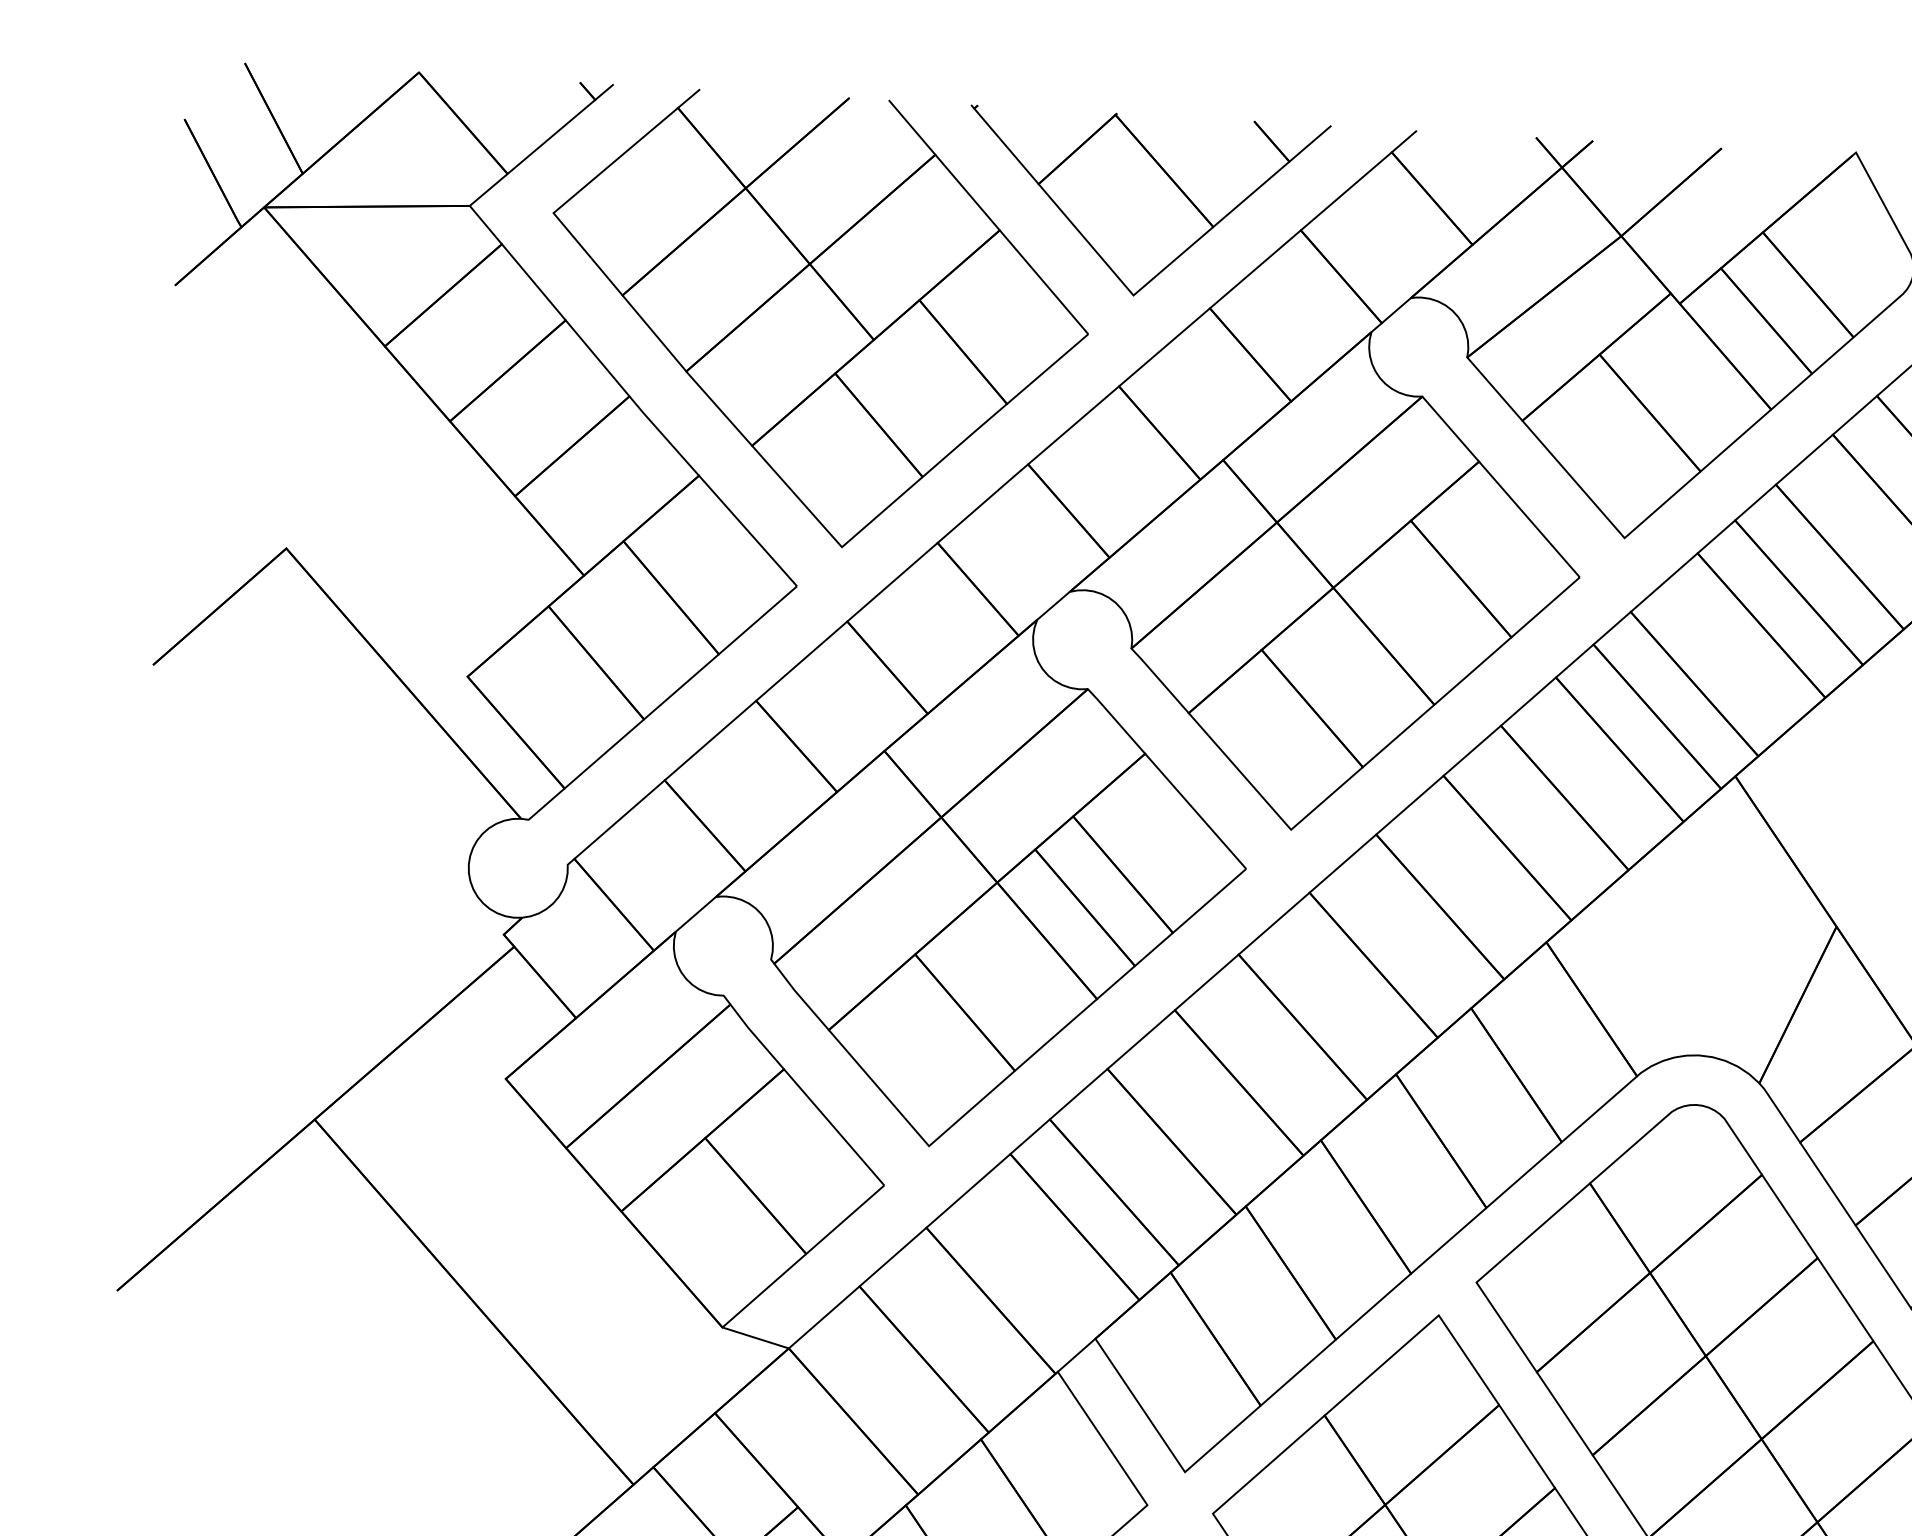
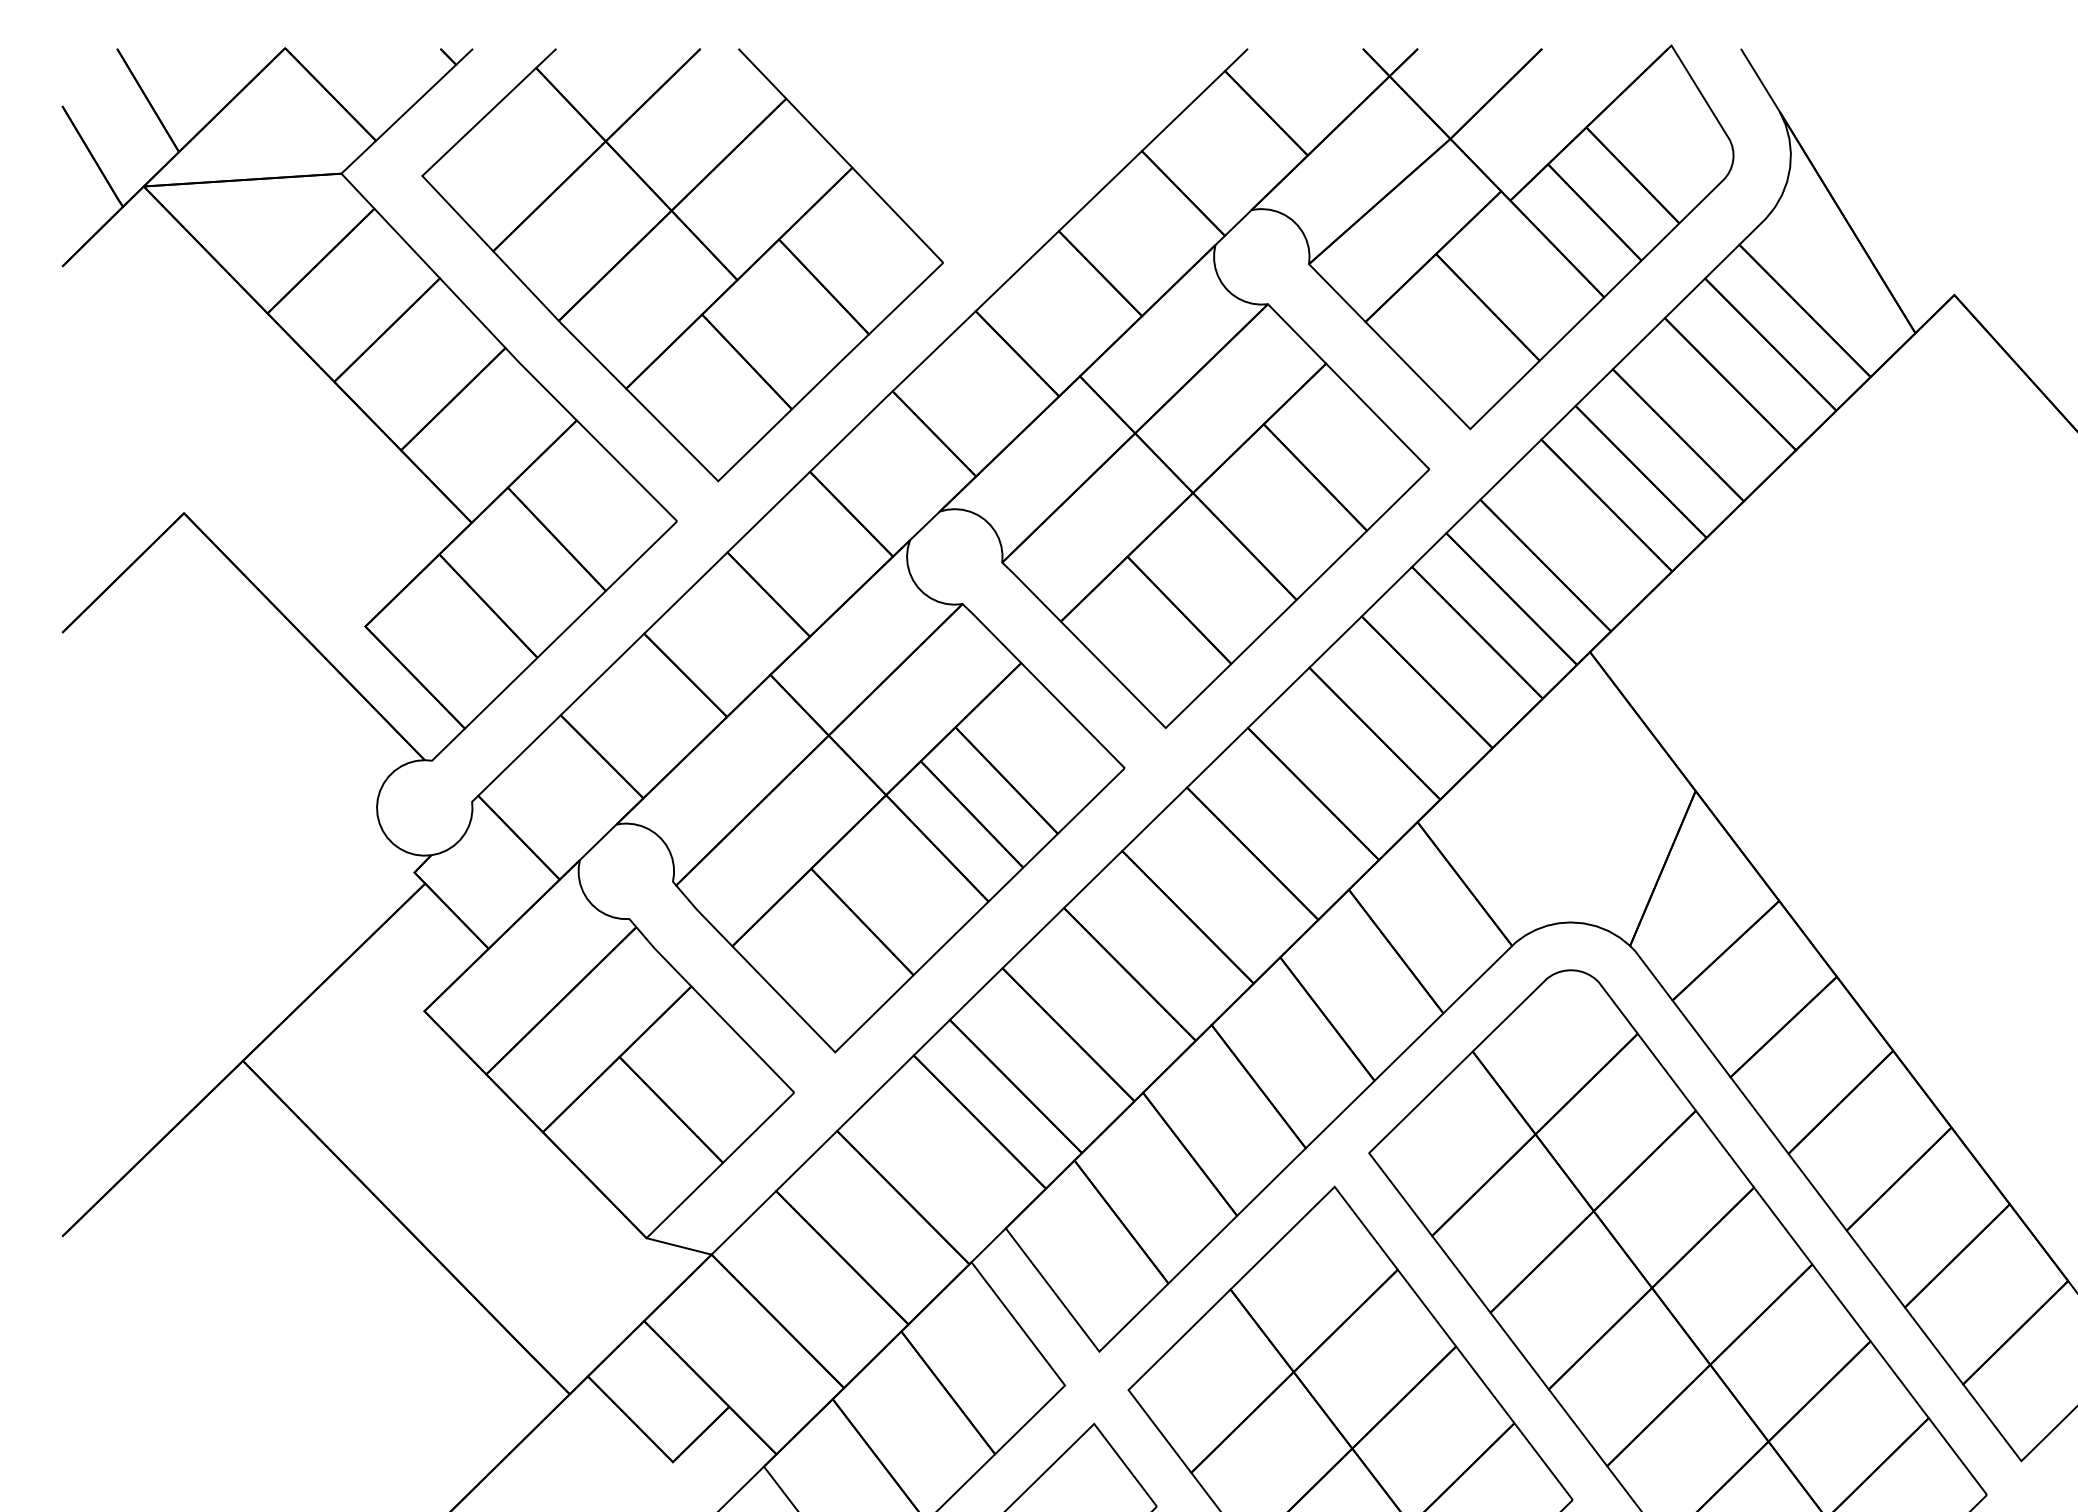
part: (1145, 206) -> (991, 136), removed

